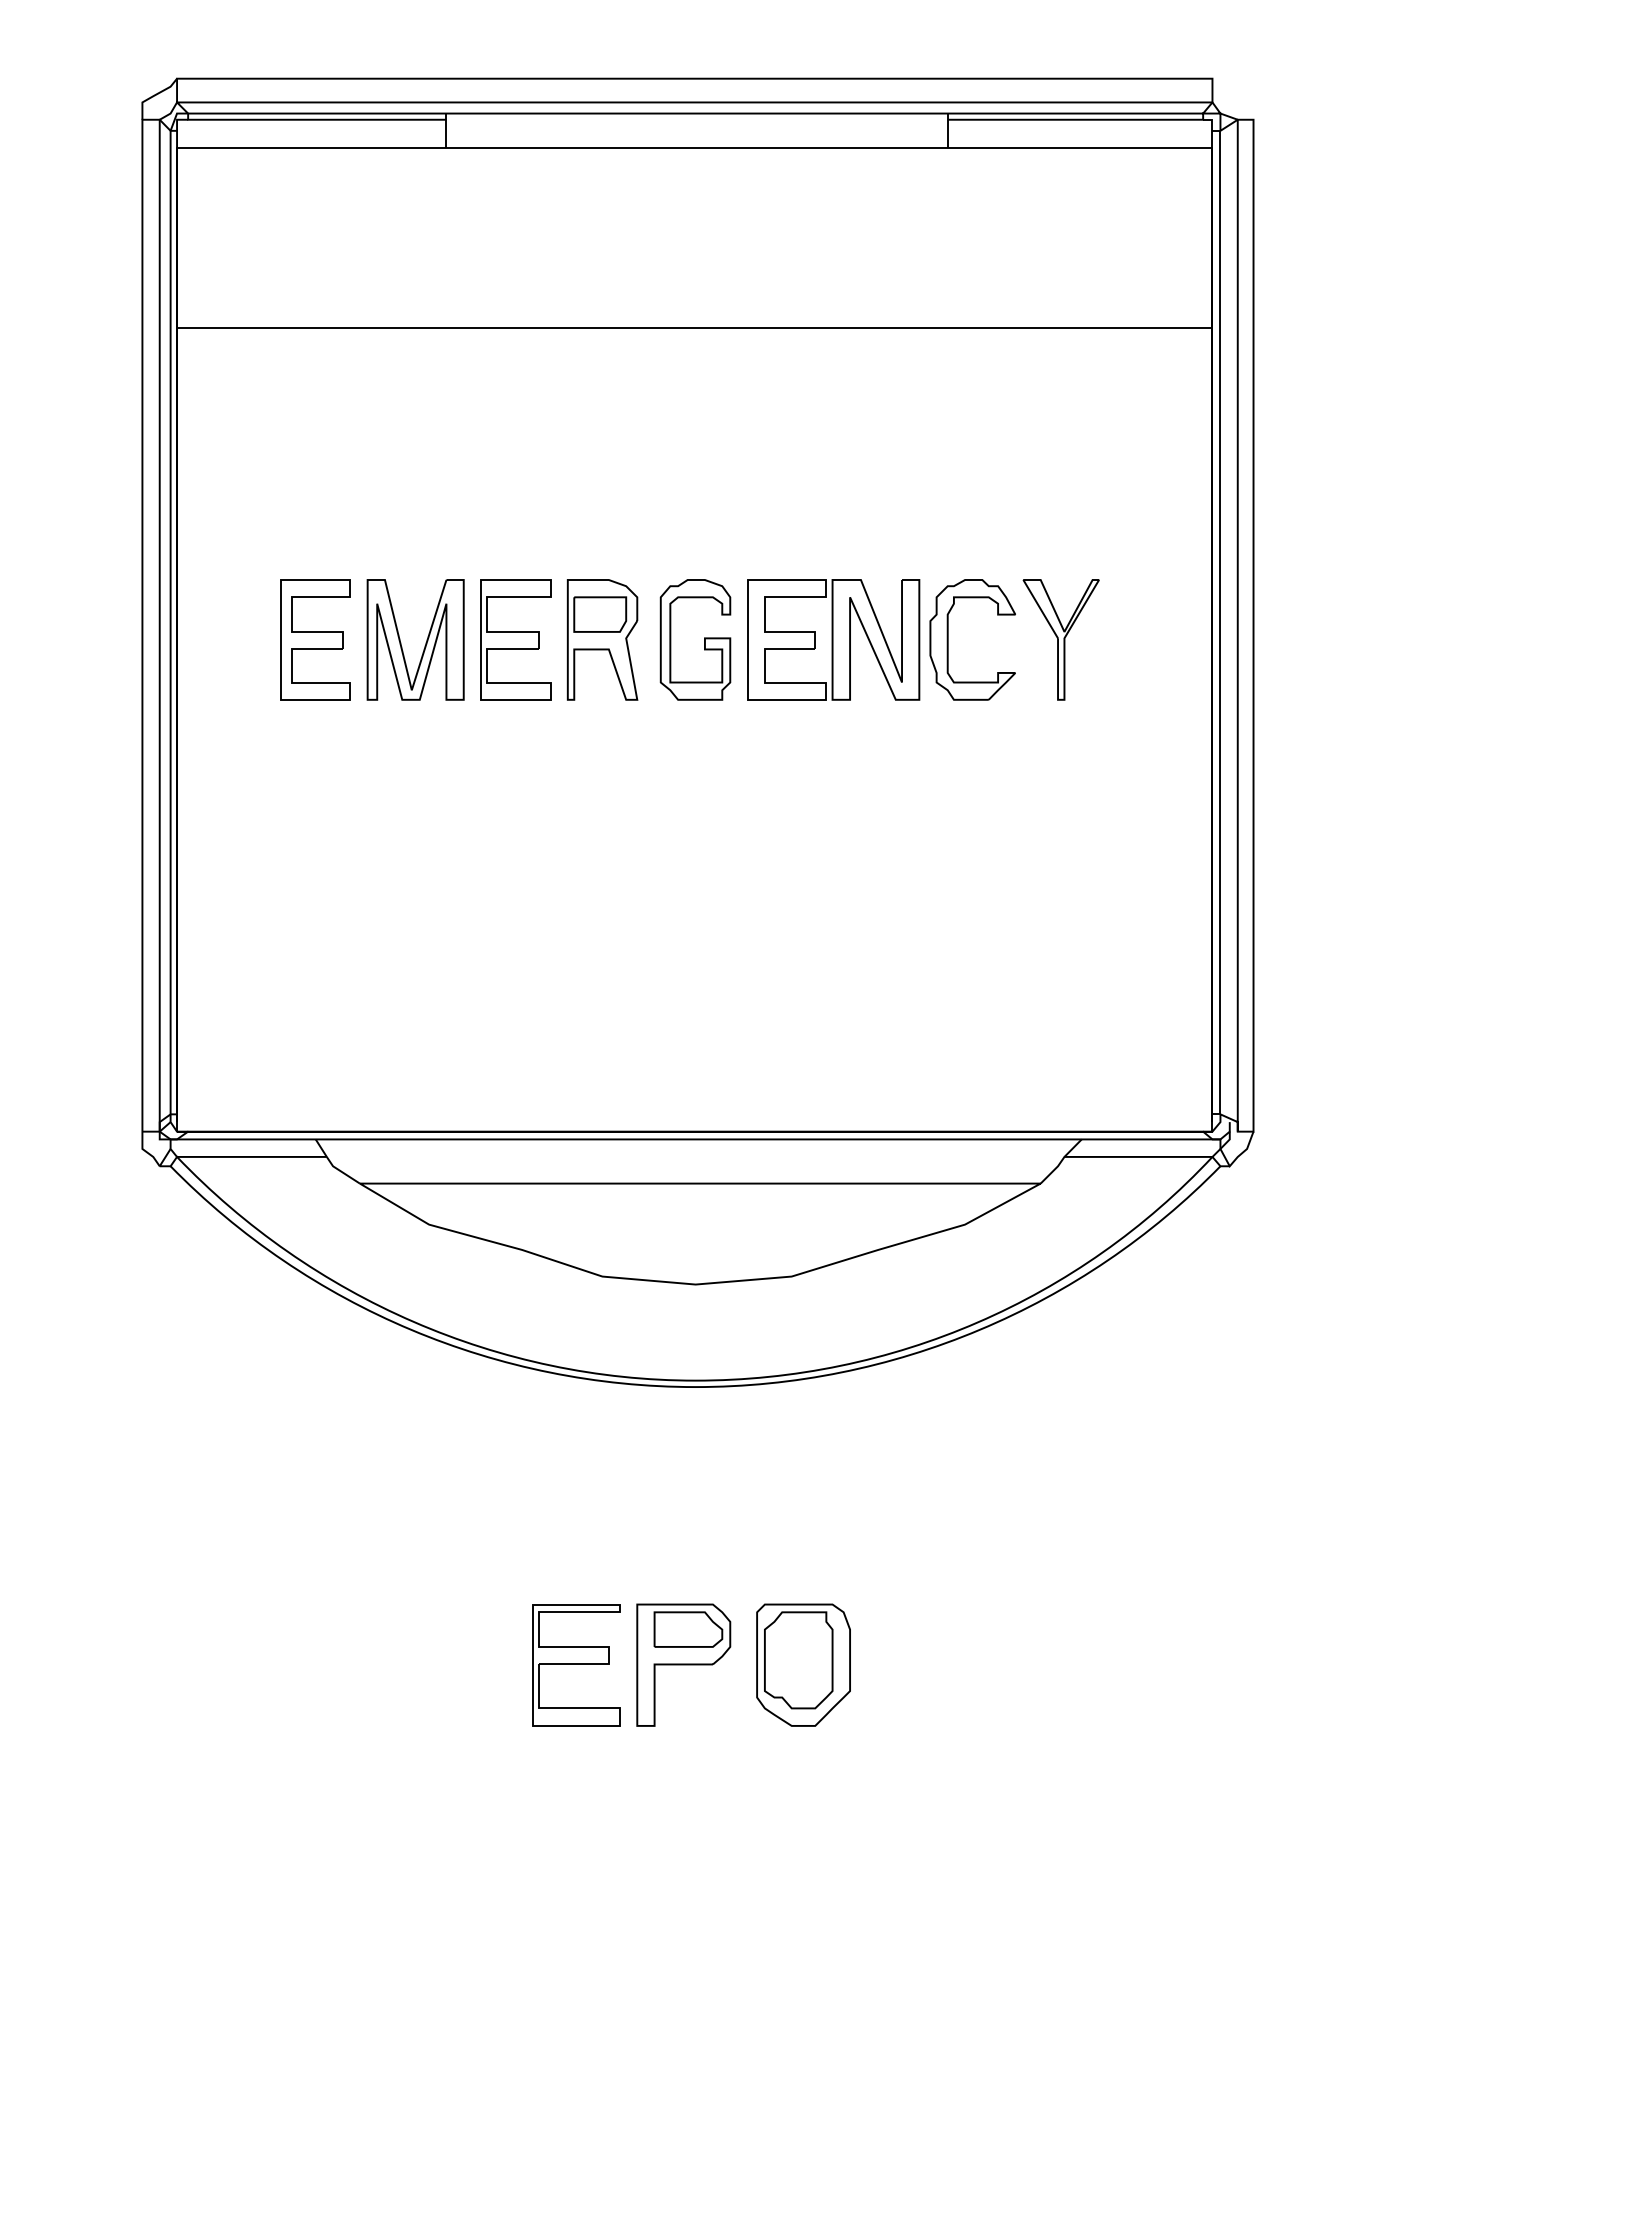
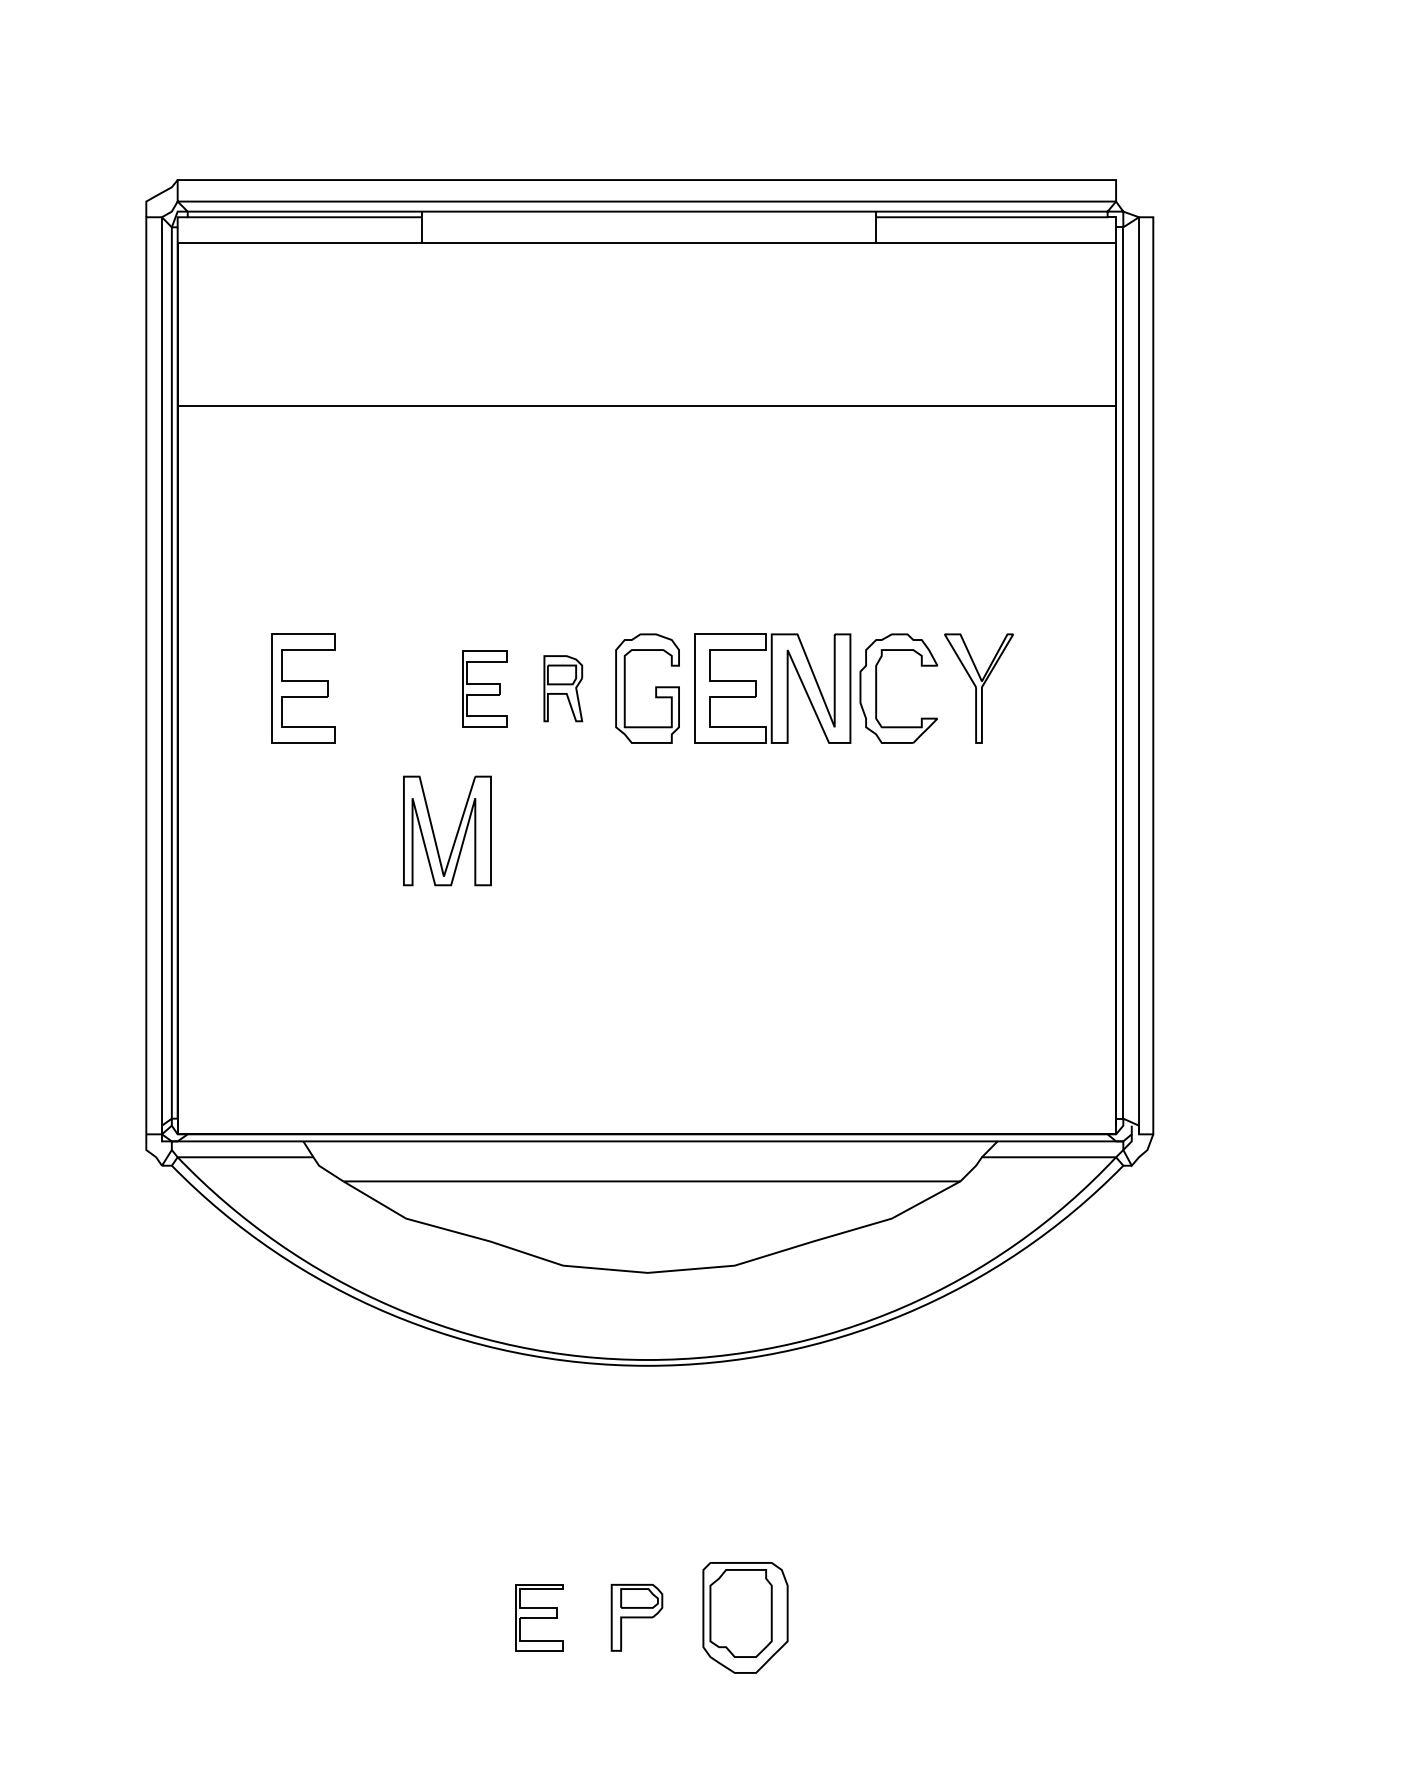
part: (515, 639) -> (484, 688), size x0.7
part: (602, 639) -> (563, 688), size x0.6
part: (425, 642) -> (456, 833), moved
part: (683, 1664) -> (636, 1617), size x0.6
part: (576, 1665) -> (539, 1618), size x0.6

